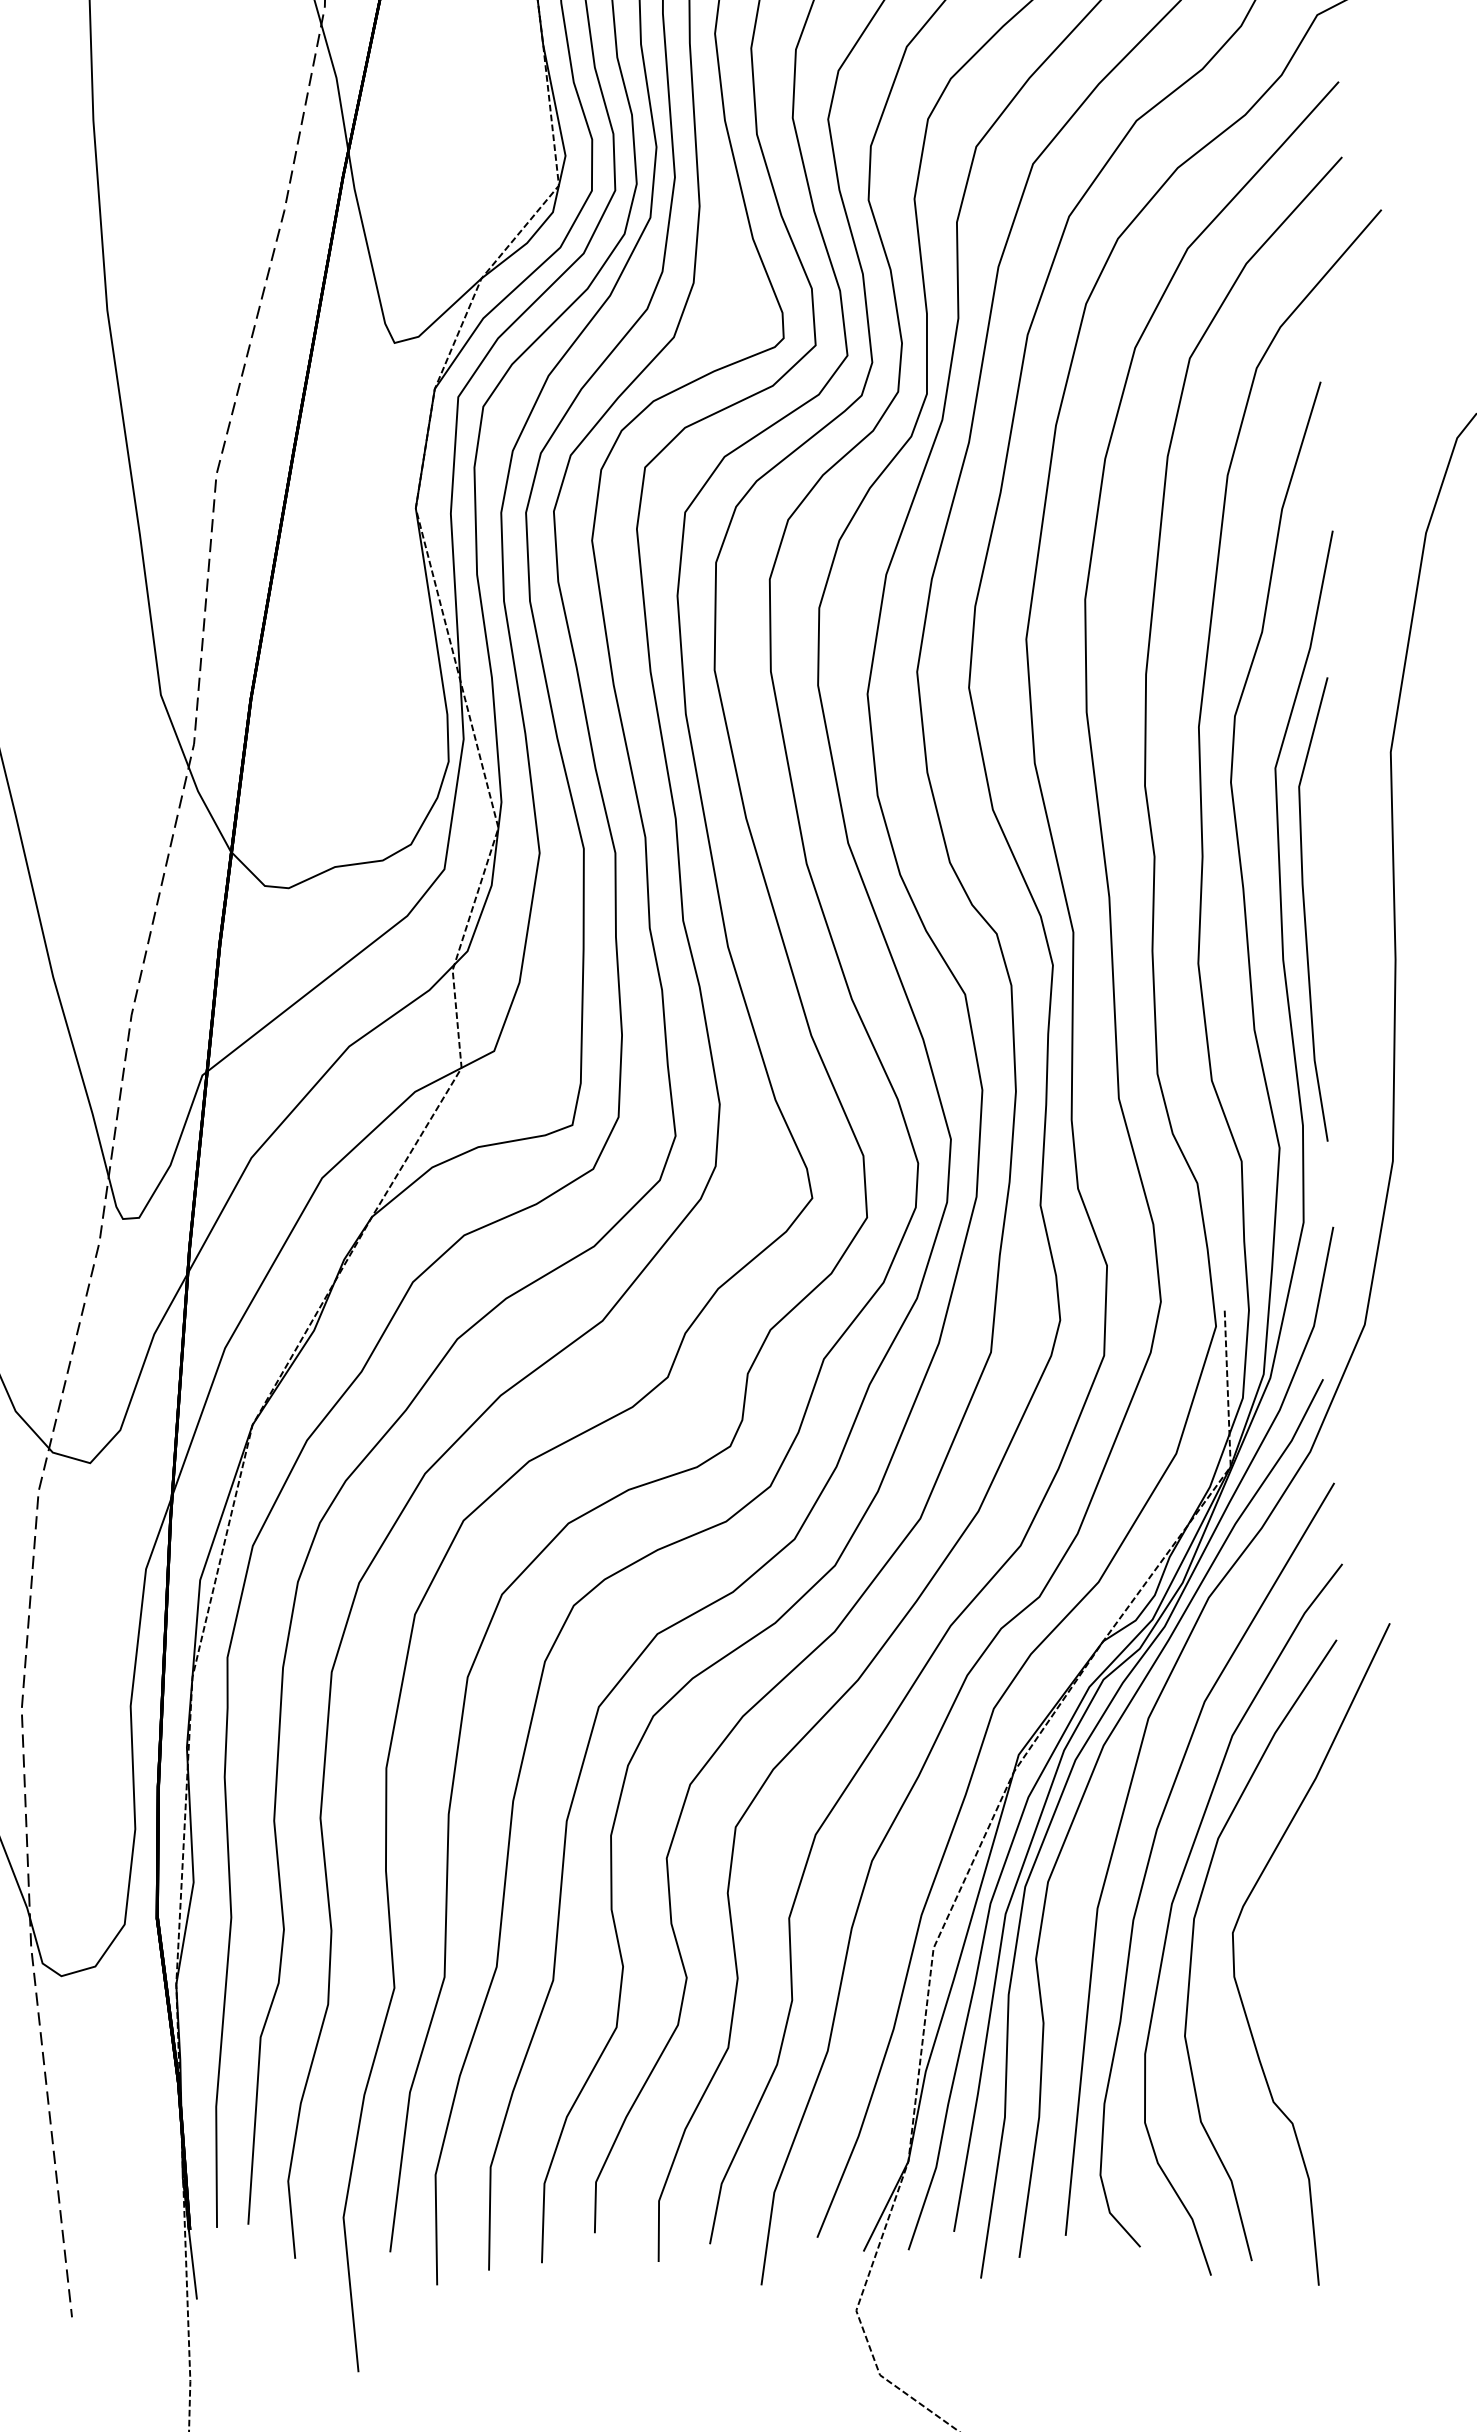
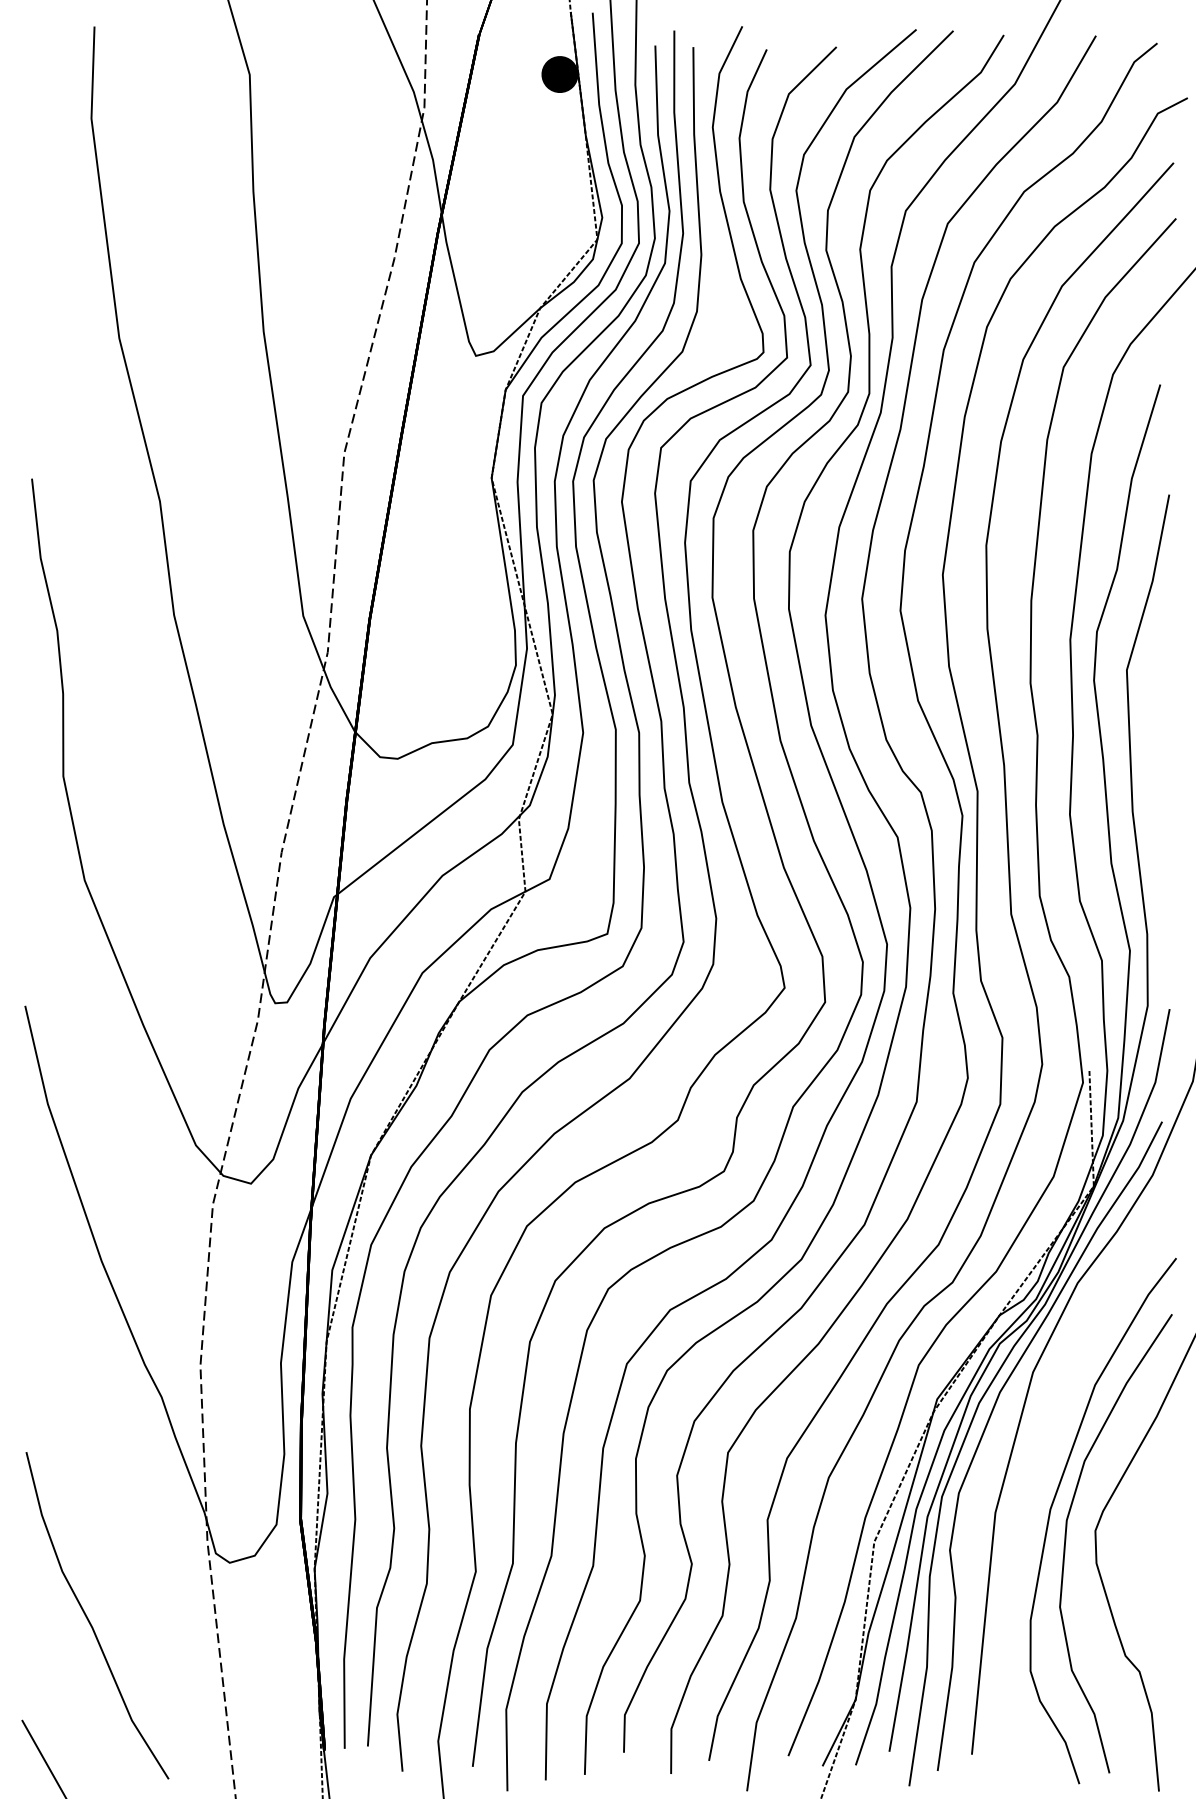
line: (1306, 909) -> (1149, 774), removed
part: (1153, 1851) -> (1036, 1470), removed

